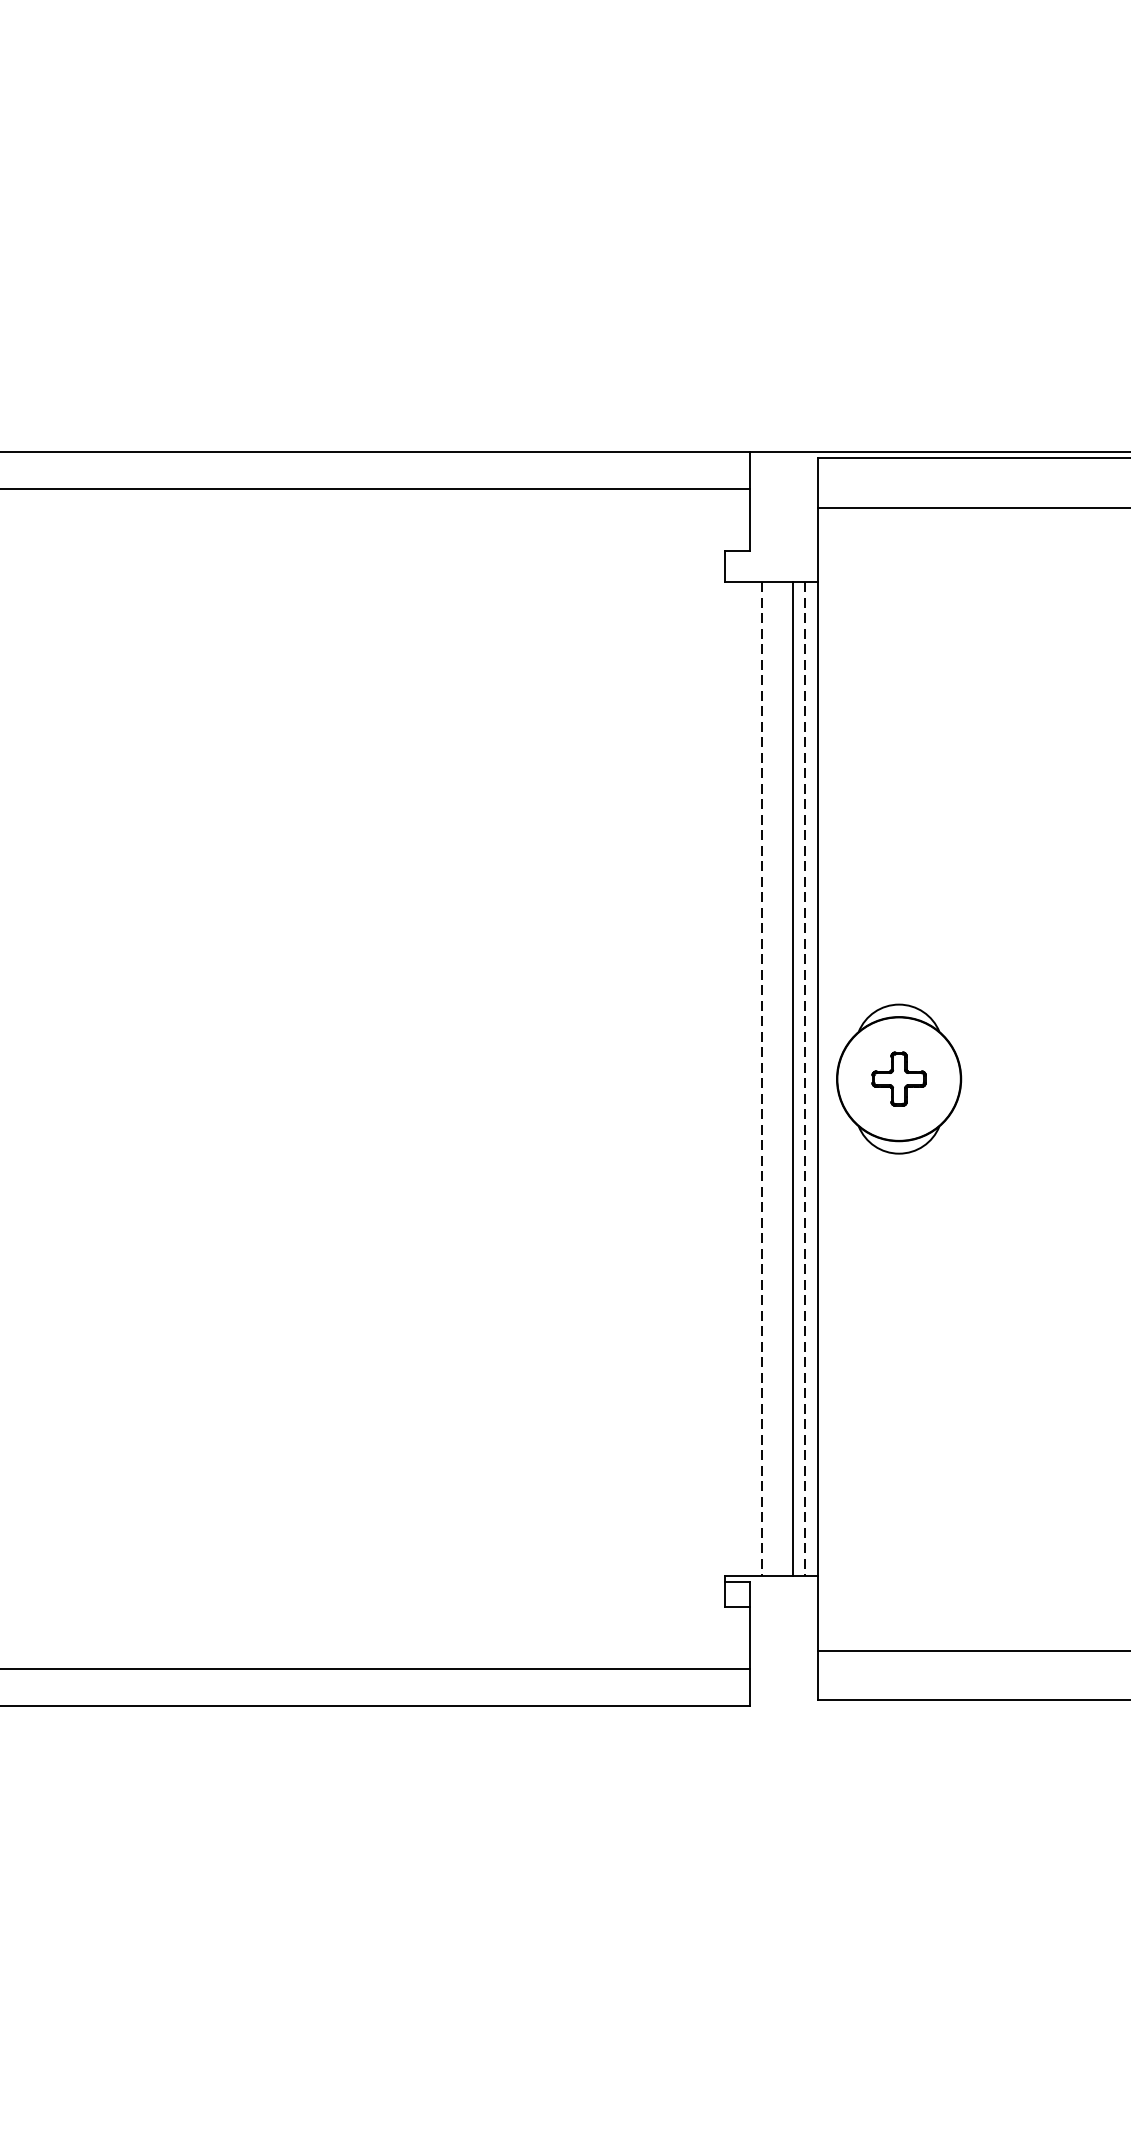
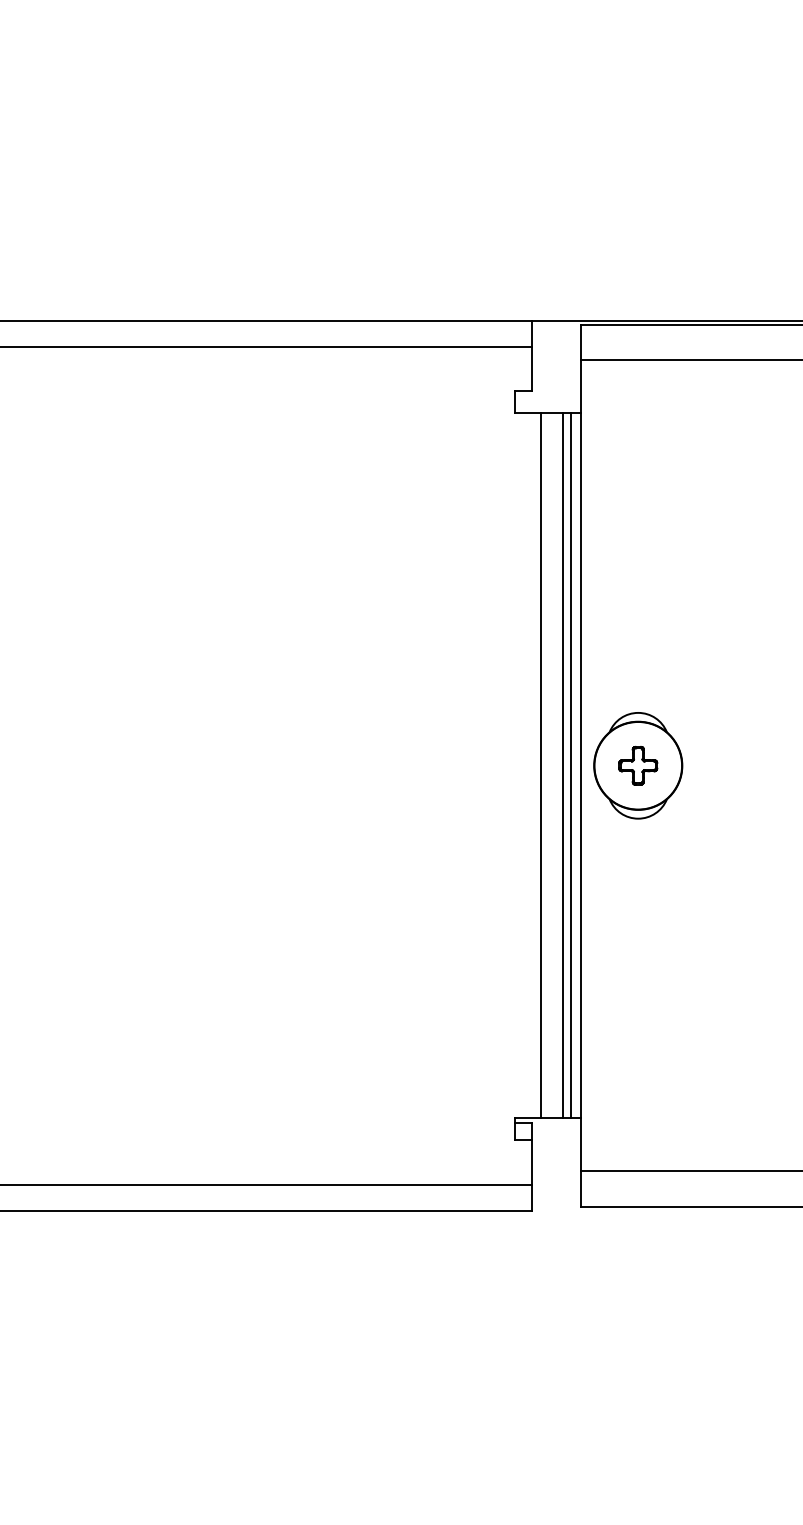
line: (762, 1078) -> (541, 765), dashed -> solid
line: (805, 1078) -> (571, 765), dashed -> solid

